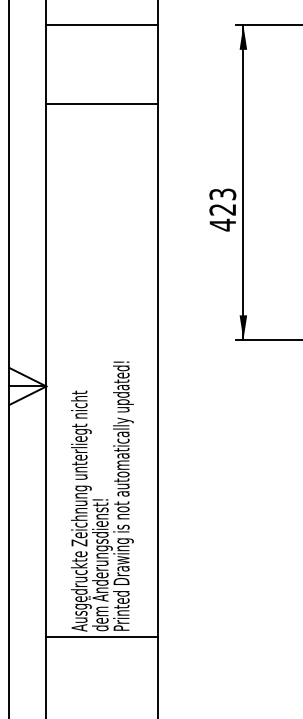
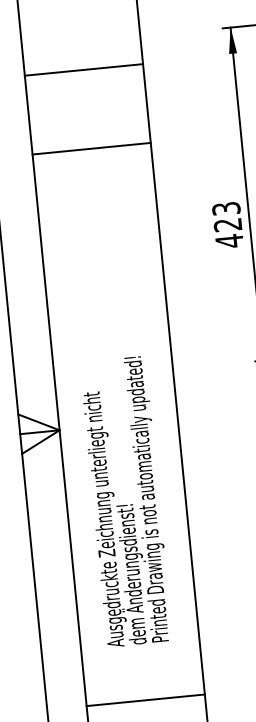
line: (102, 25) -> (84, 70), moved
line: (102, 103) -> (91, 148), moved
text: (102, 496) -> (126, 501), moved
line: (102, 637) -> (146, 700), moved

